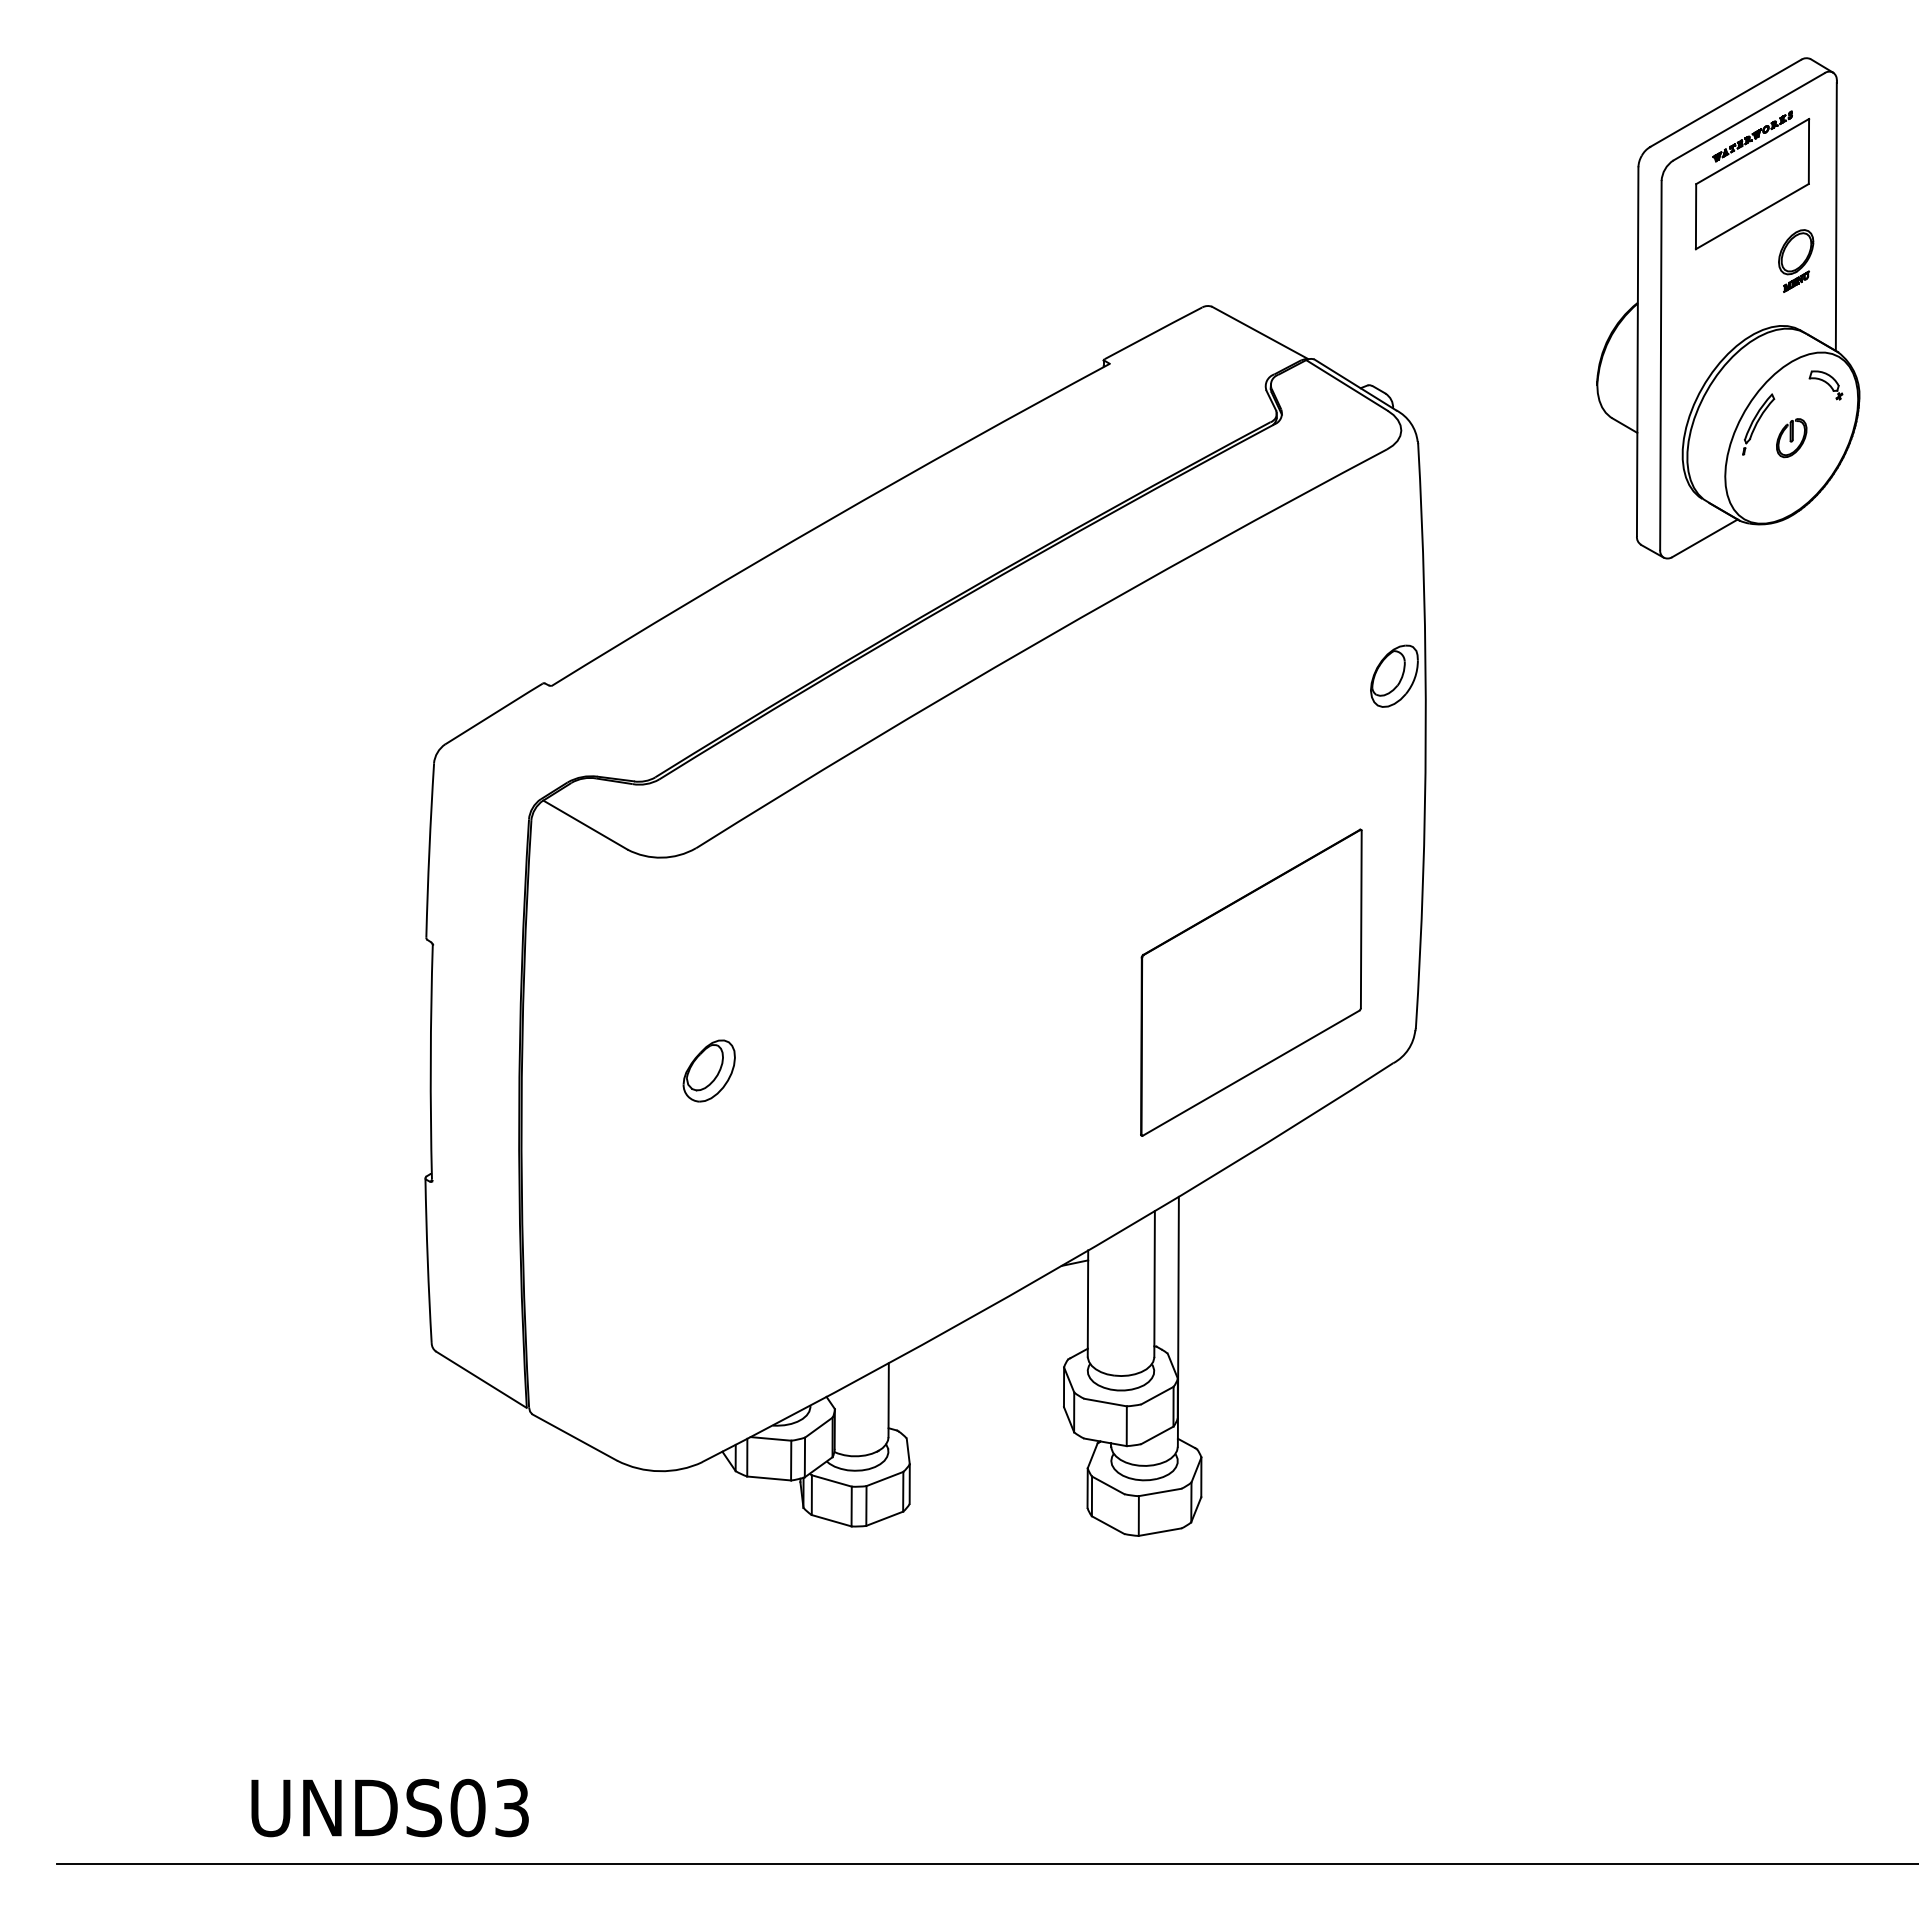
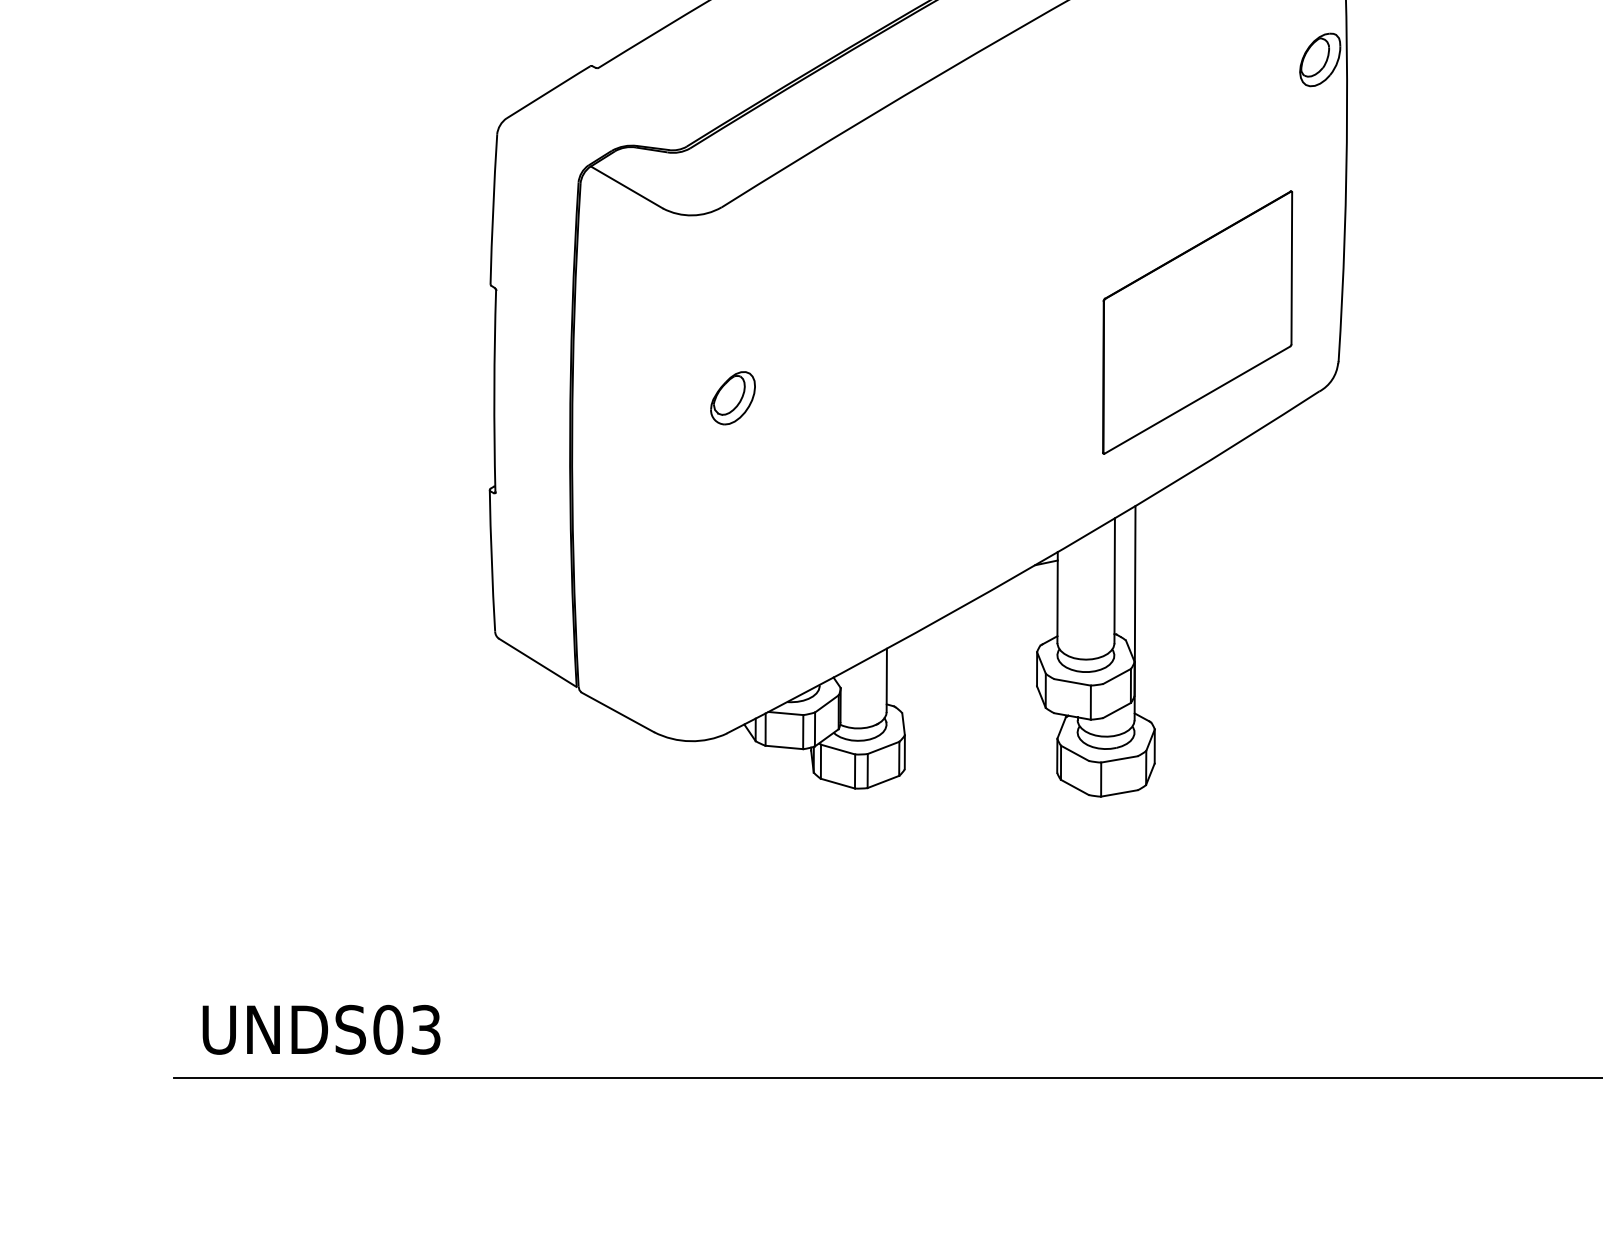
text: (389, 1807) -> (321, 1029), moved

